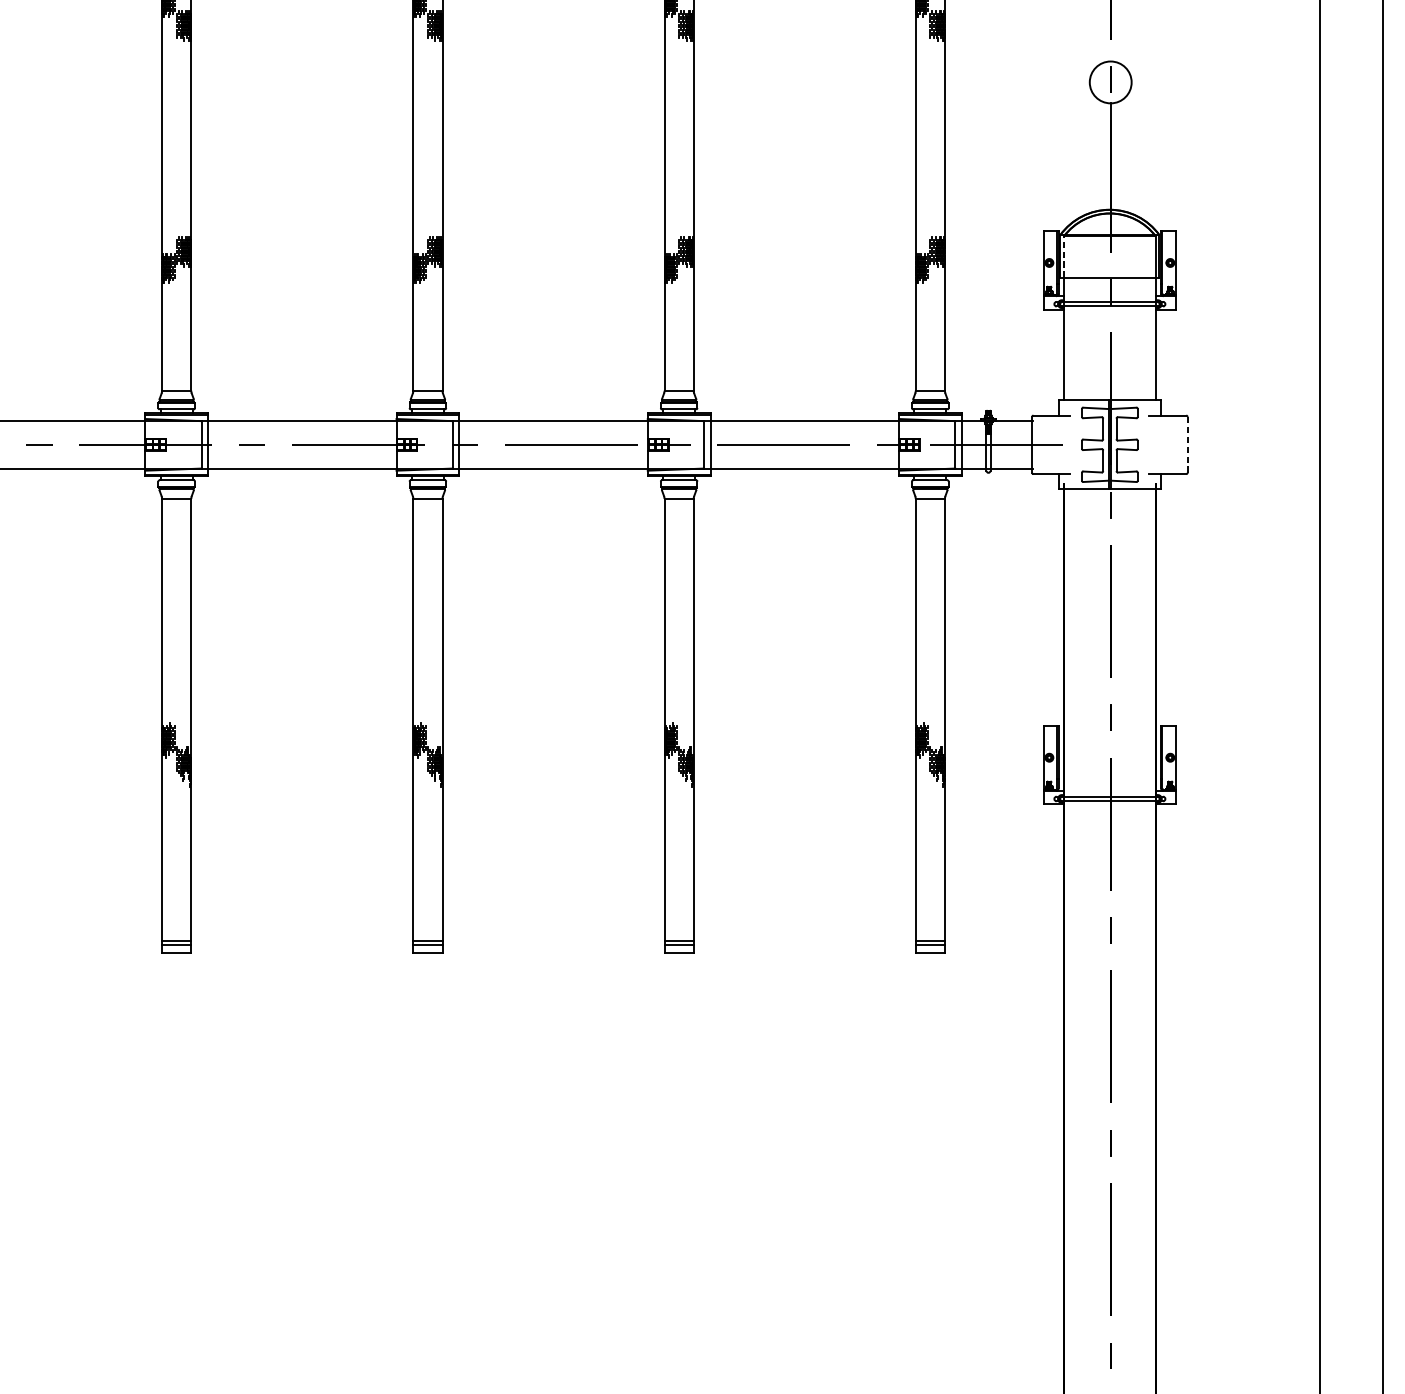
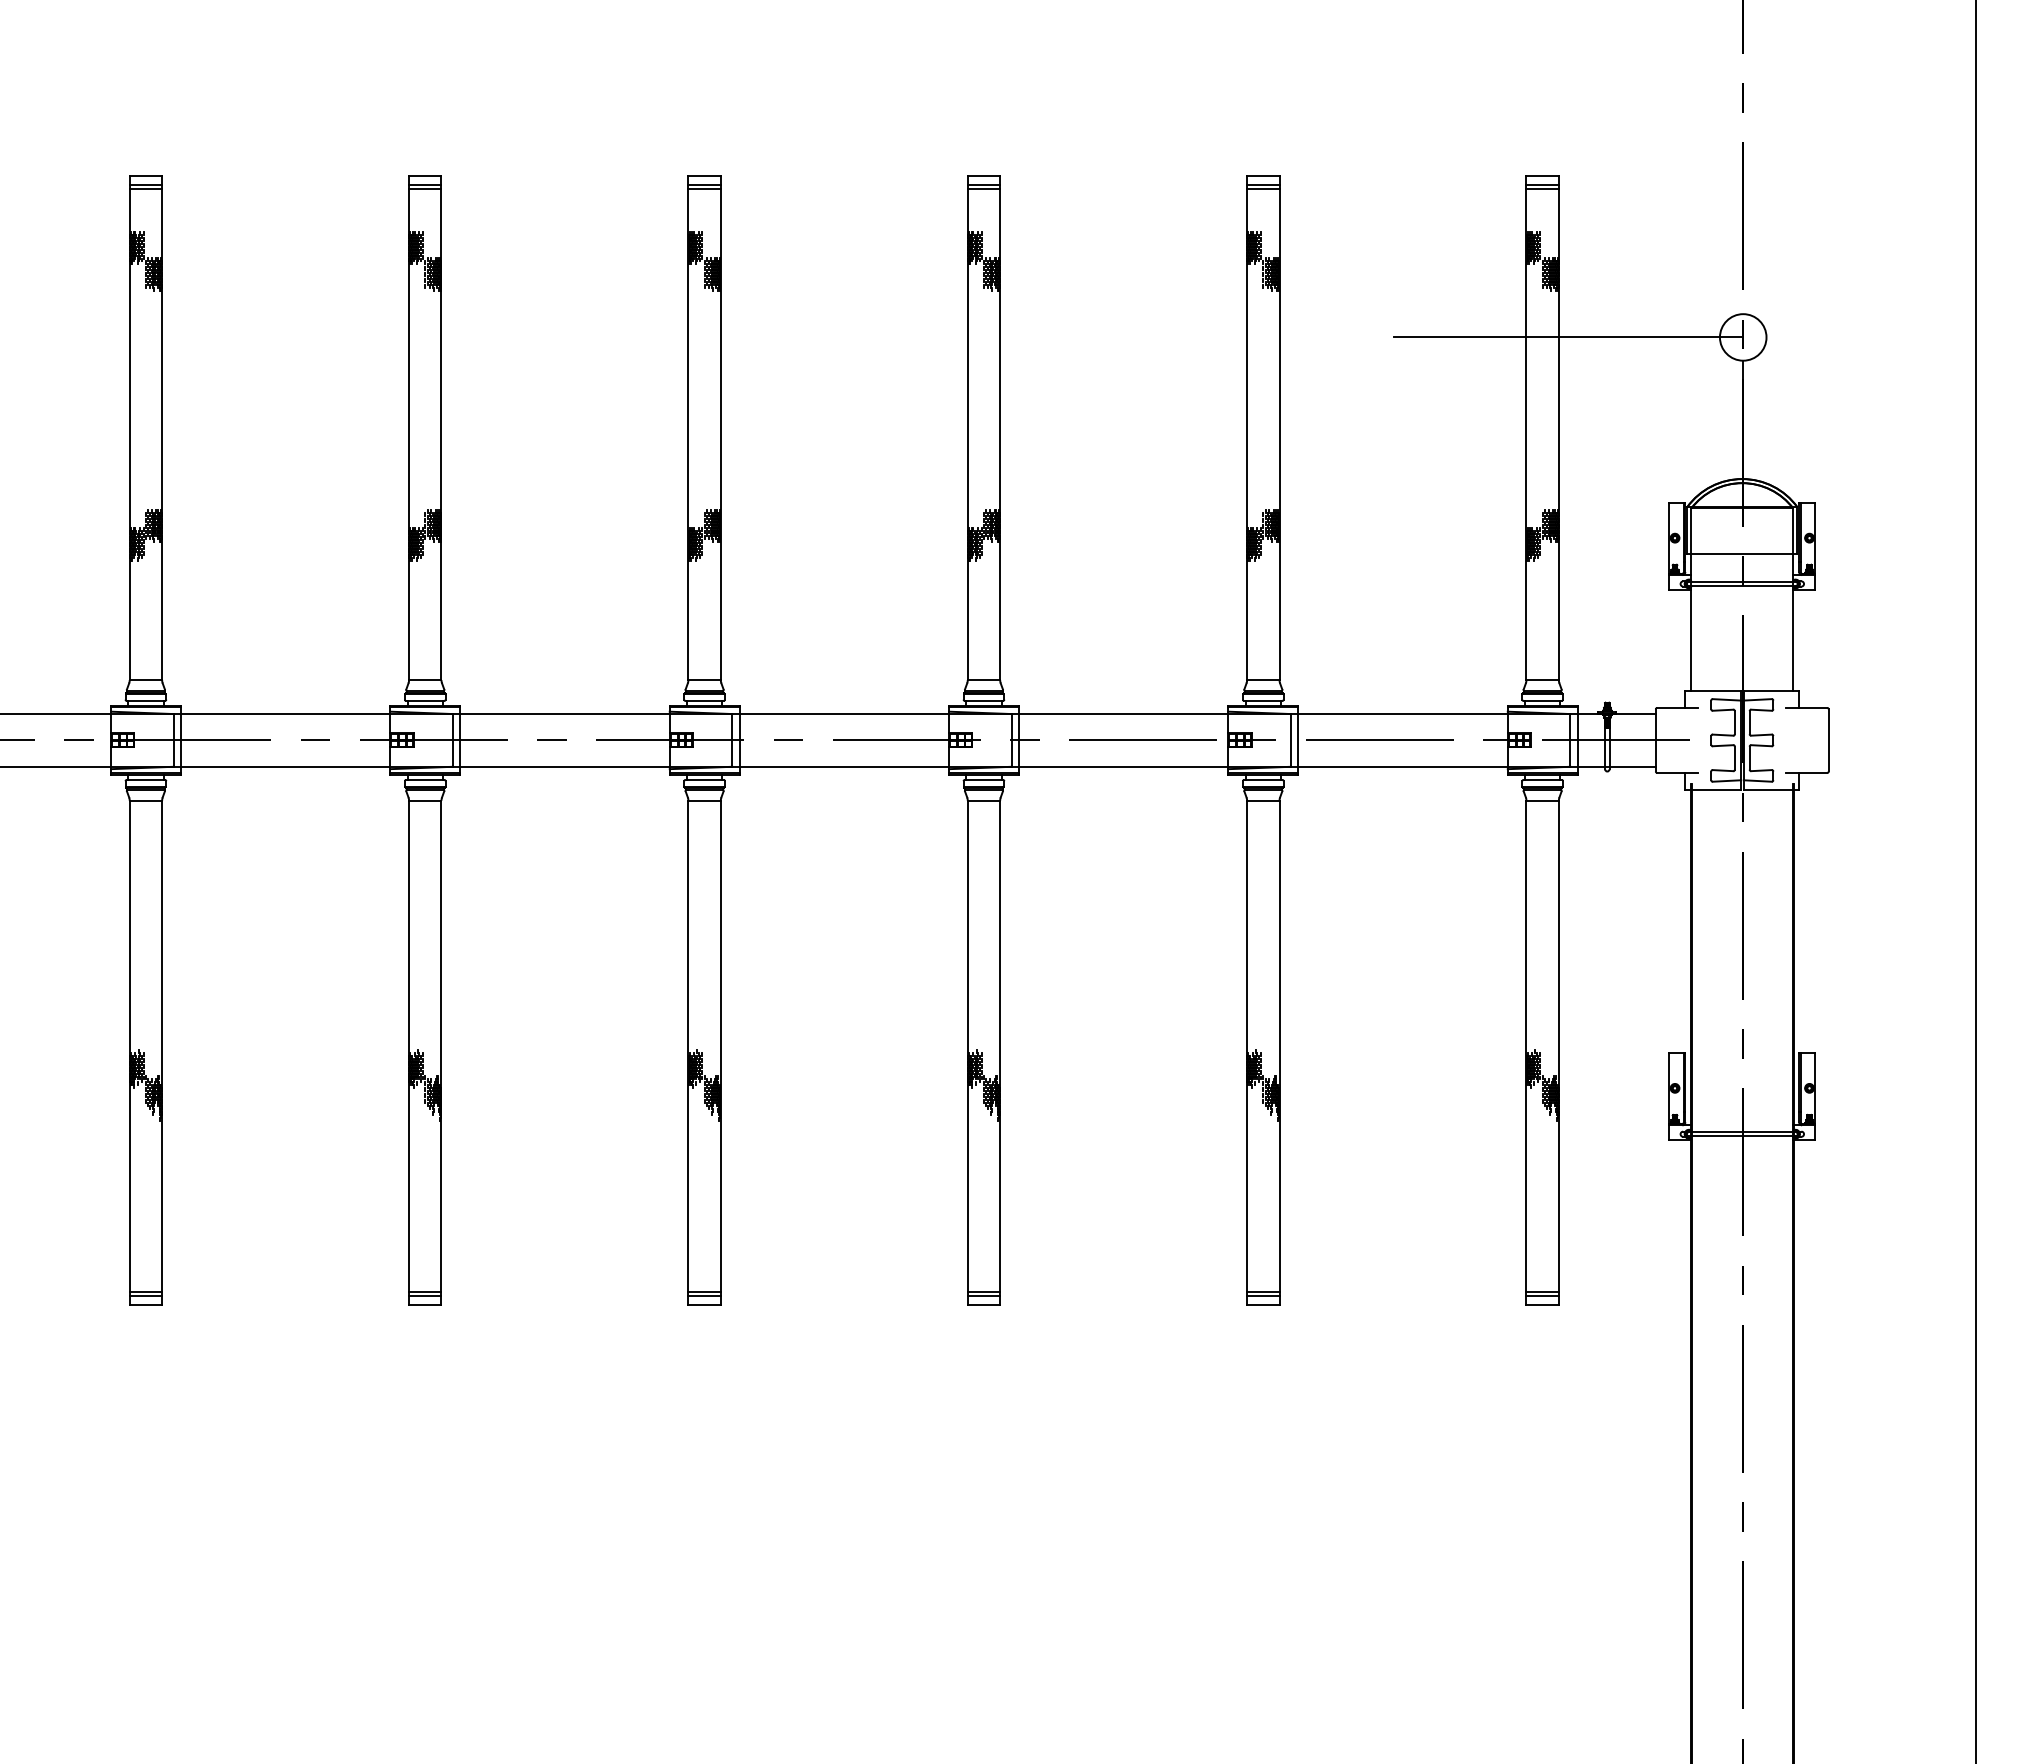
line: (953, 82) -> (1568, 337), added
line: (1064, 256) -> (1691, 531), dashed -> solid
line: (1187, 444) -> (1828, 739), dashed -> solid

